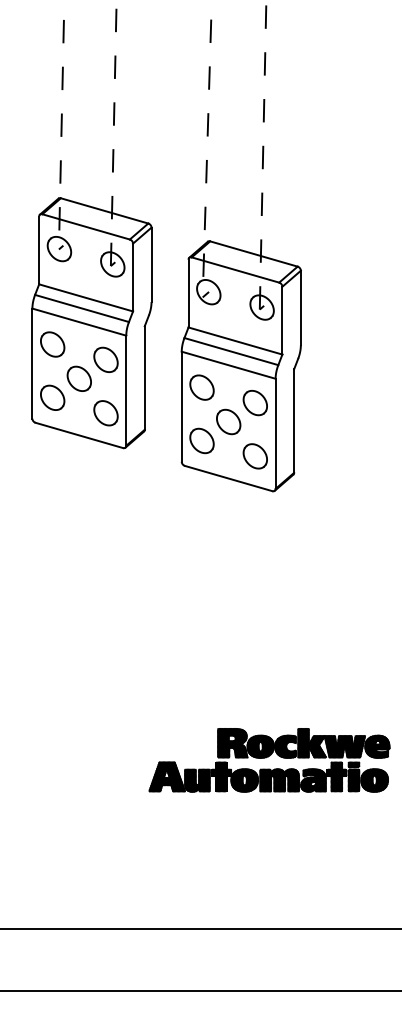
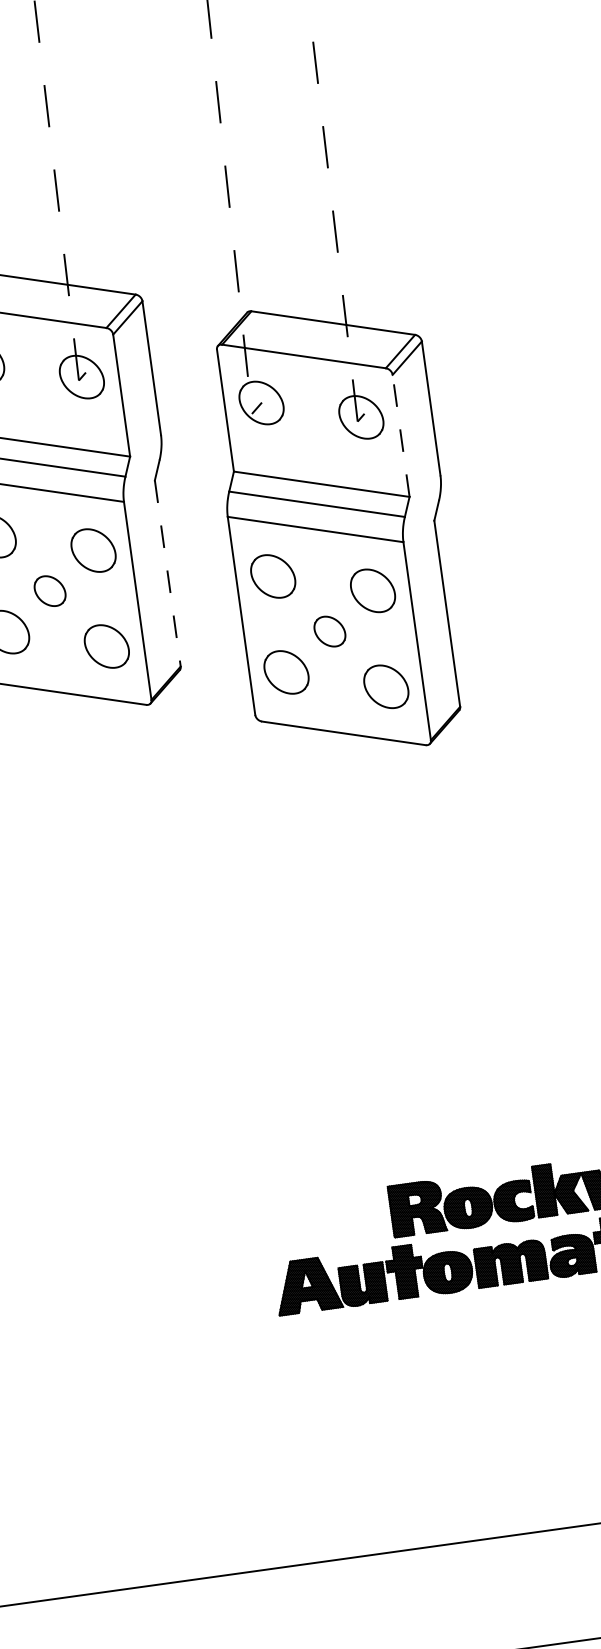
line: (282, 320) -> (401, 435), solid -> dashed
part: (78, 378) -> (48, 590), size x0.7
line: (144, 378) -> (167, 574), solid -> dashed
part: (228, 421) -> (329, 630), size x0.7

